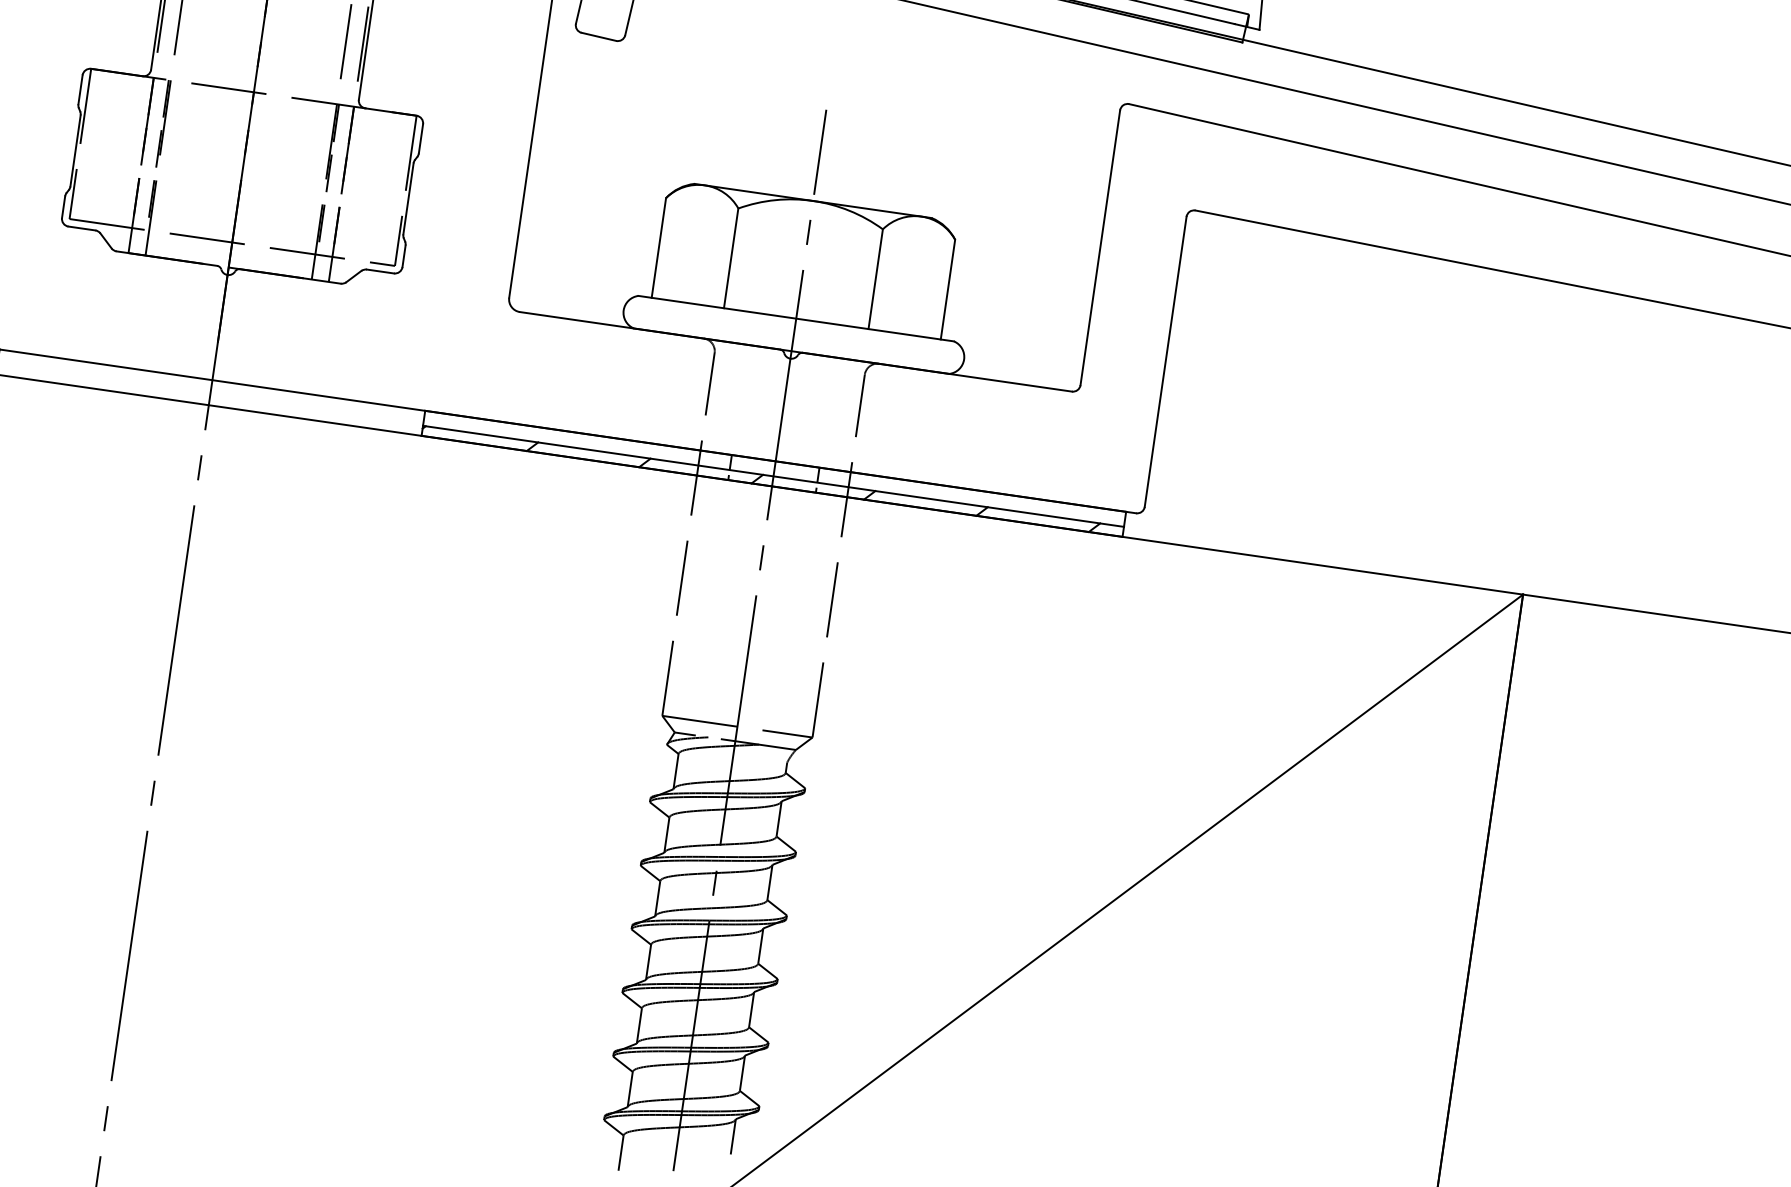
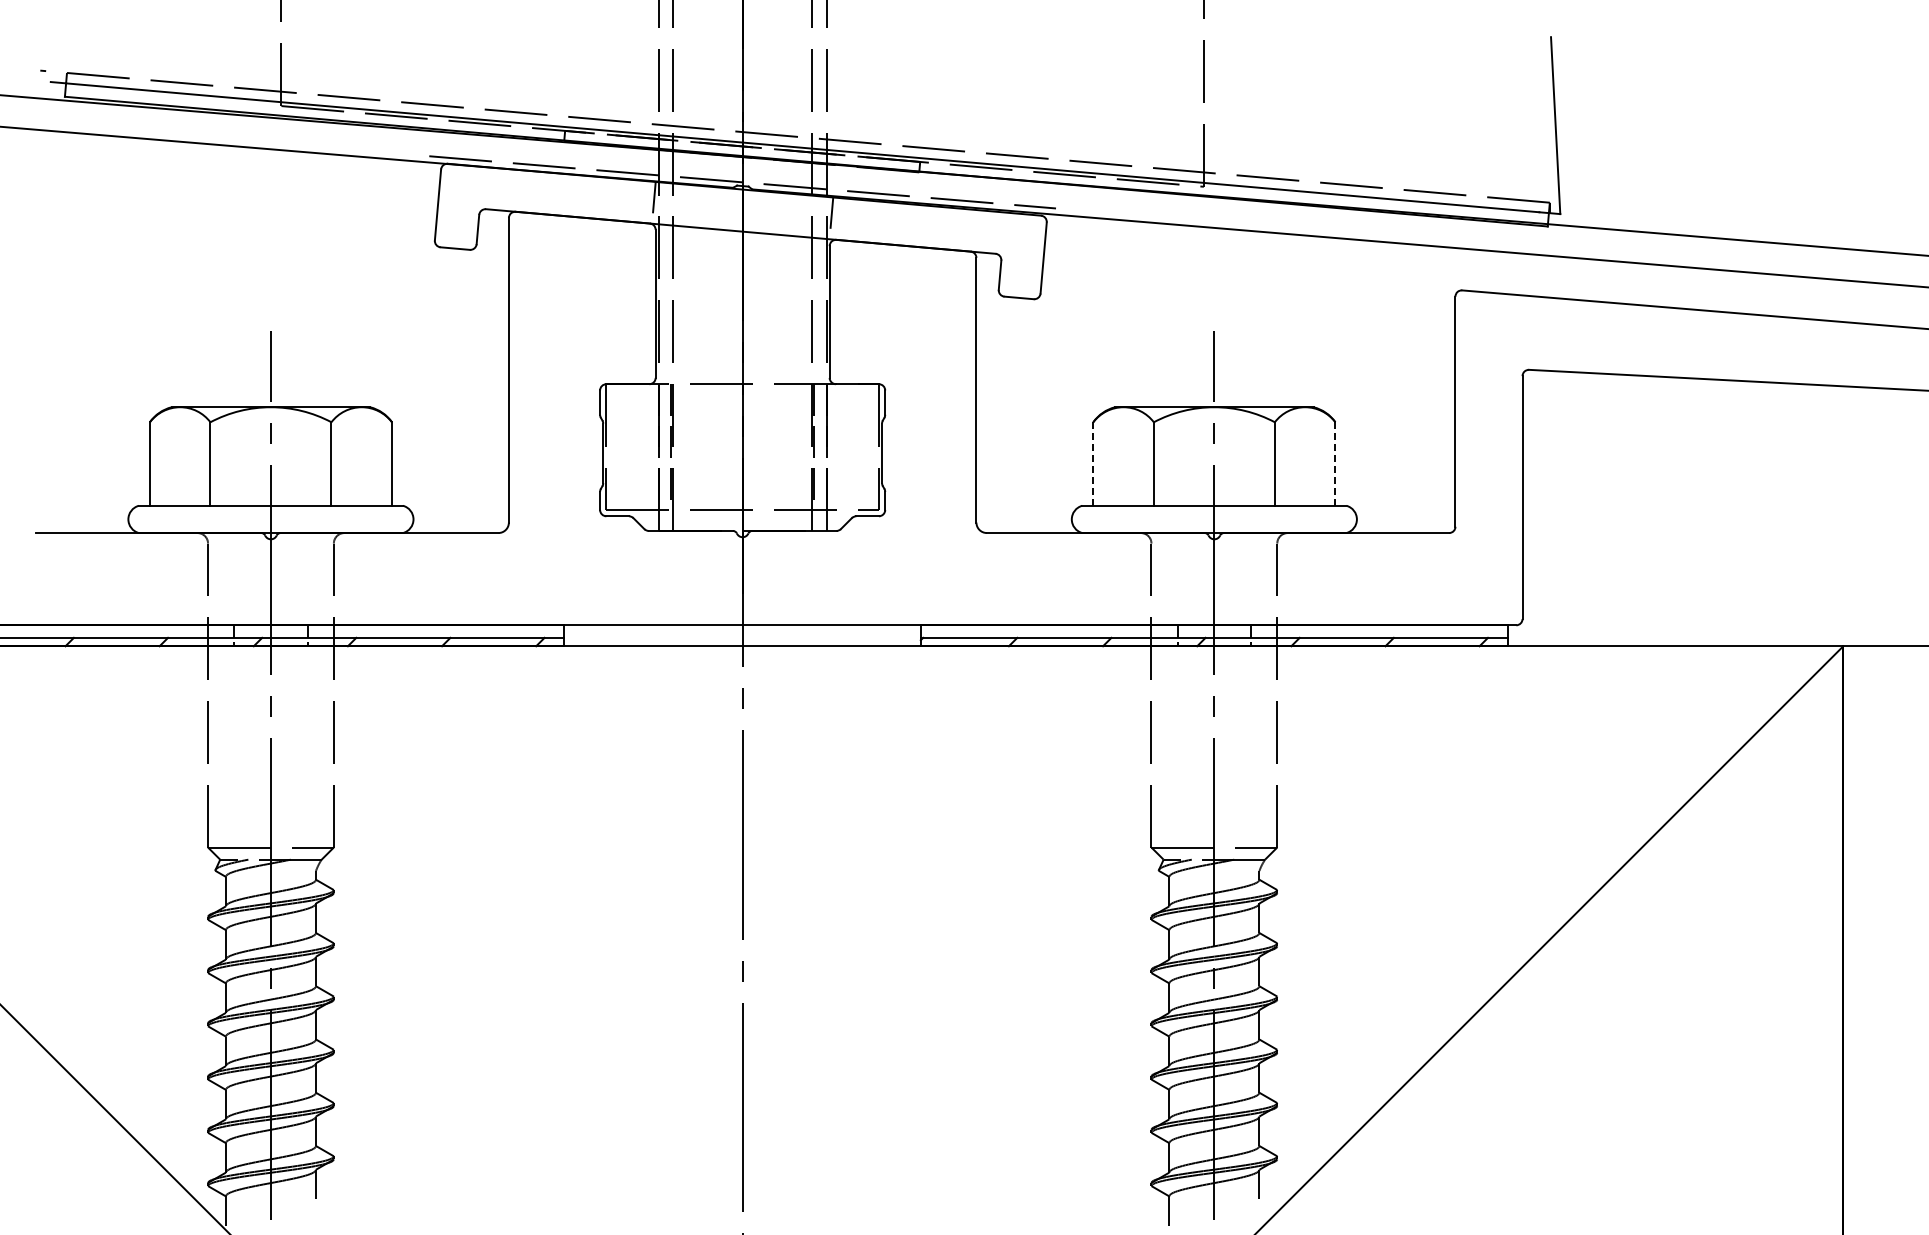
line: (659, 248) -> (1093, 464), solid -> dashed
line: (947, 290) -> (1335, 464), solid -> dashed

